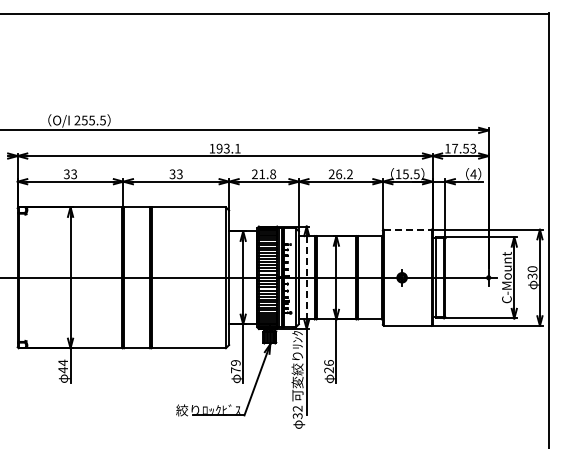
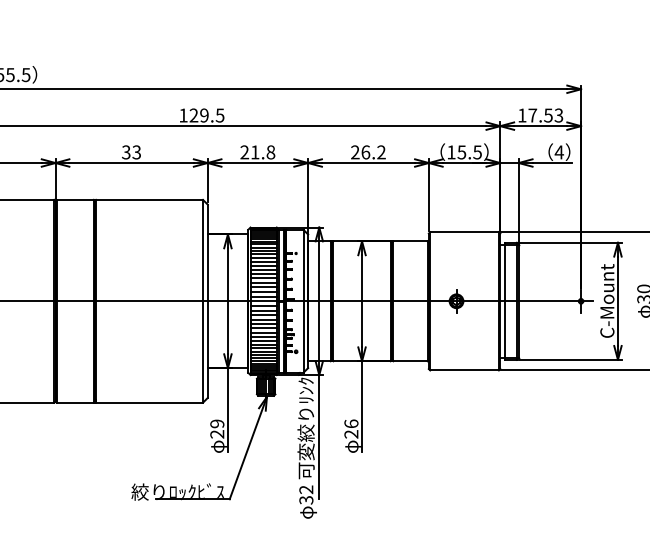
text: (228, 148) -> (206, 115), 193.1 -> 129.5
line: (407, 229) -> (464, 231), dashed -> solid
line: (306, 277) -> (318, 300), dashed -> solid
text: (235, 370) -> (216, 434), 79 -> 29

